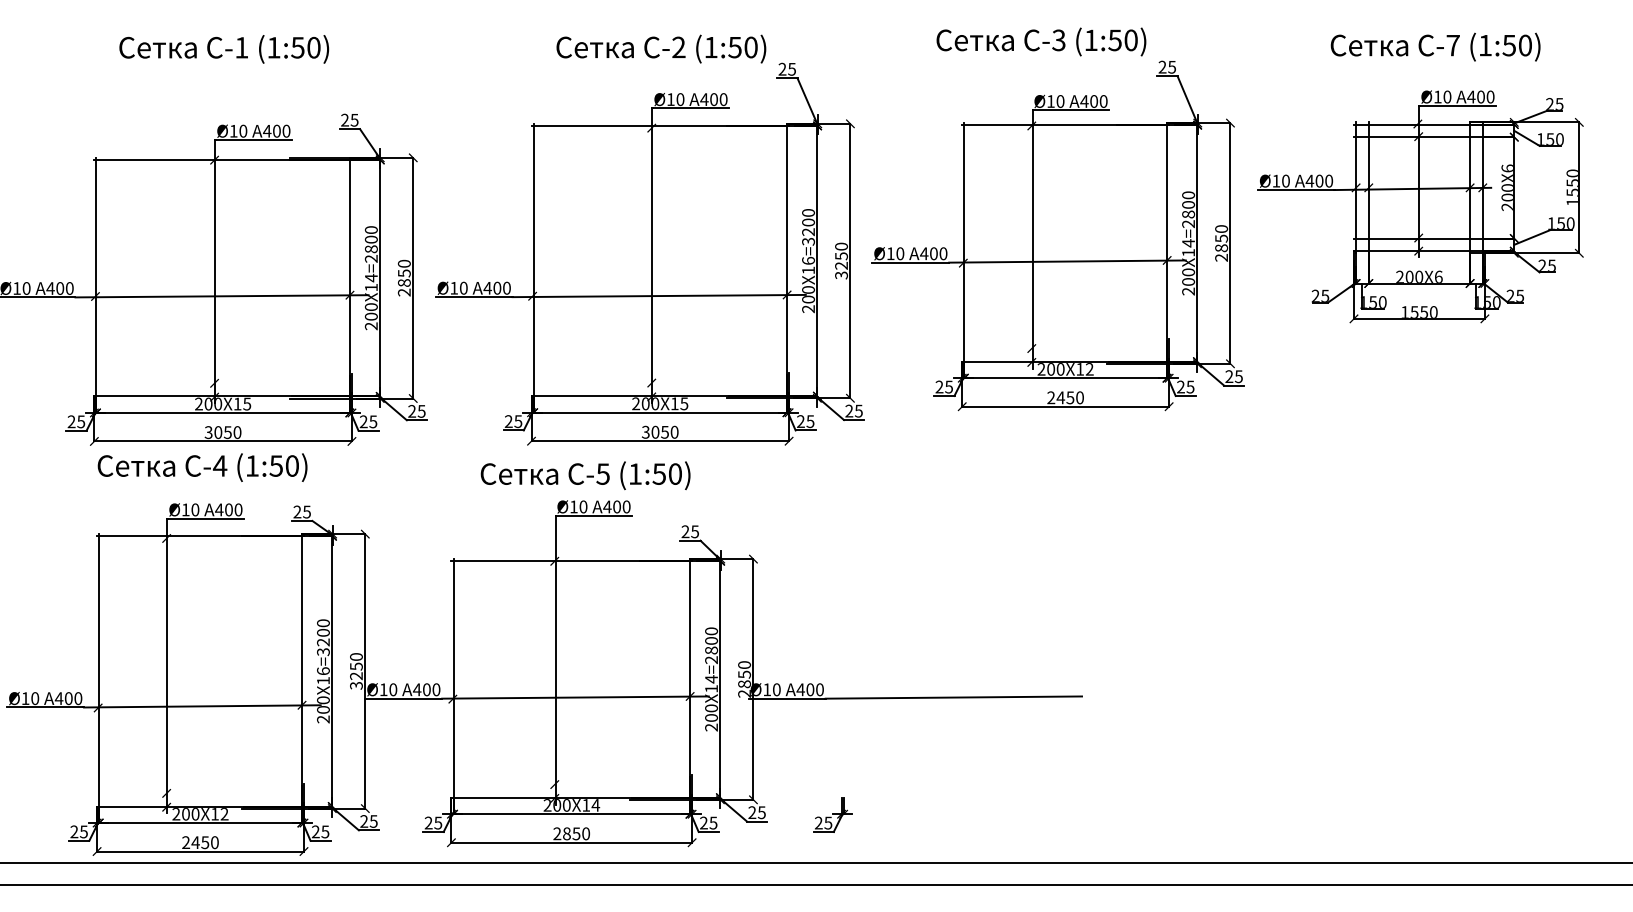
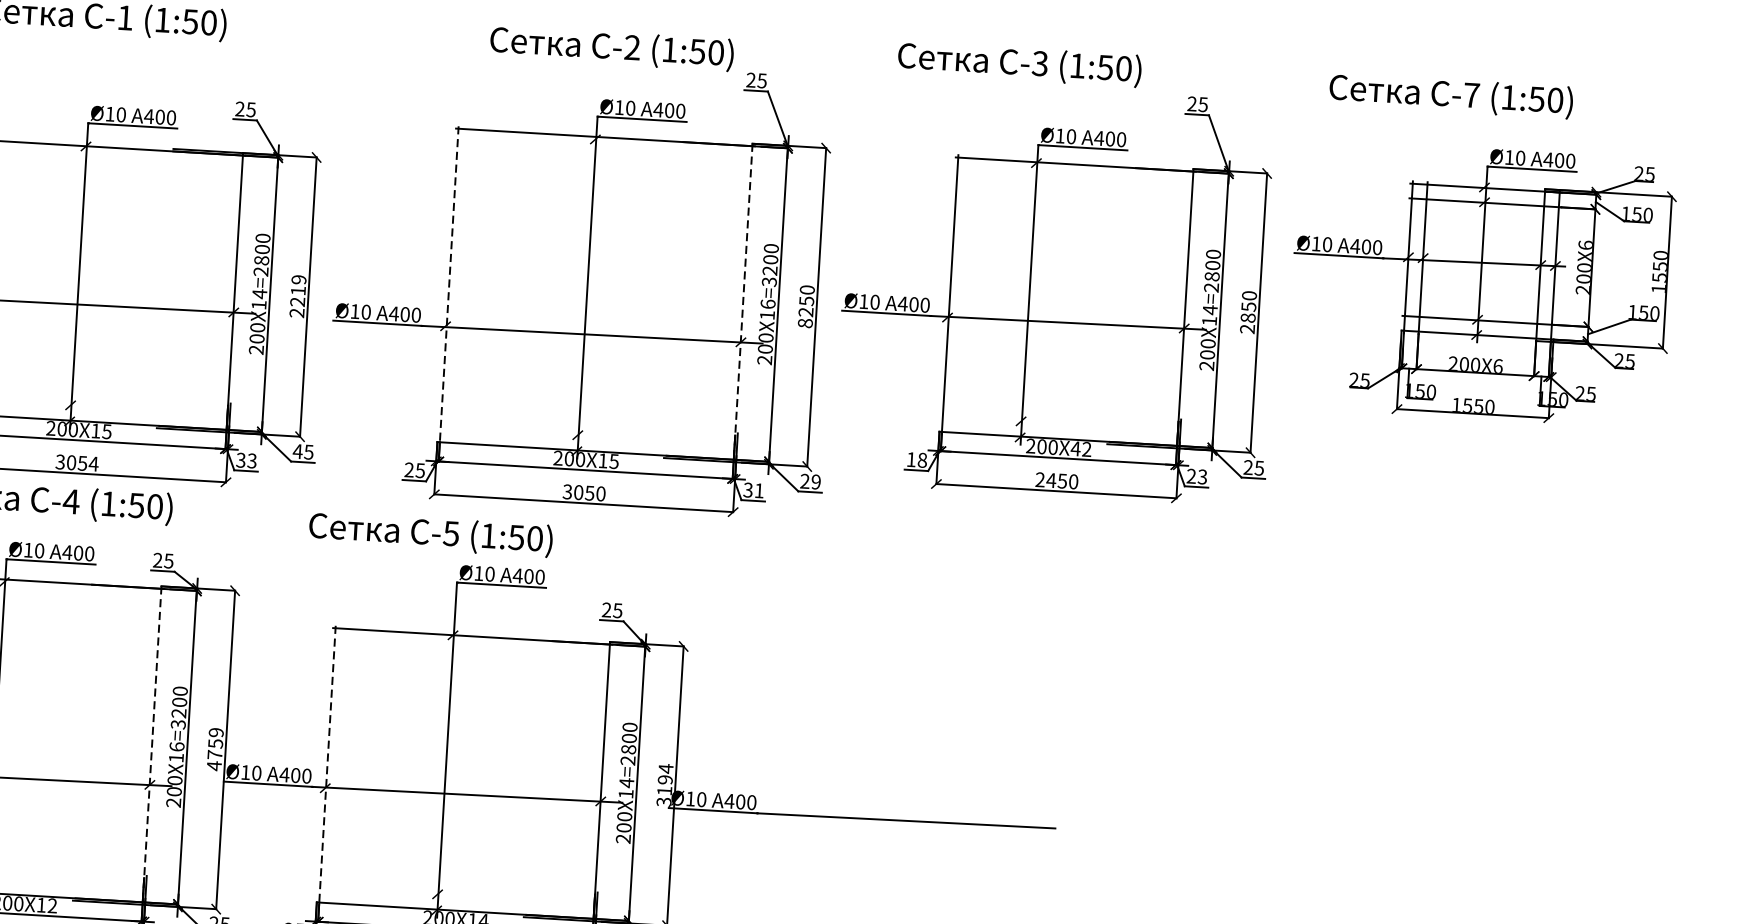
text: (1041, 41) -> (1019, 63), moved
text: (1435, 46) -> (1451, 95), moved
line: (533, 261) -> (449, 286), solid -> dashed
line: (786, 261) -> (742, 303), solid -> dashed
text: (404, 272) -> (298, 289), 2850 -> 2219
text: (841, 275) -> (805, 323), 3250 -> 8250
text: (1079, 369) -> (1075, 448), 12 -> 42
text: (944, 386) -> (917, 459), 25 -> 18
text: (1190, 386) -> (1202, 476), 25 -> 23
text: (858, 410) -> (815, 481), 25 -> 29
text: (411, 411) -> (297, 451), 25 -> 45
text: (368, 421) -> (246, 460), 25 -> 33
text: (805, 421) -> (753, 490), 25 -> 31
text: (237, 432) -> (93, 464), 3050 -> 3054
text: (585, 475) -> (430, 534), moved
line: (301, 671) -> (151, 745), solid -> dashed
text: (356, 671) -> (215, 749), 3250 -> 4759
text: (744, 678) -> (665, 784), 2850 -> 3194
line: (453, 679) -> (327, 765), solid -> dashed

